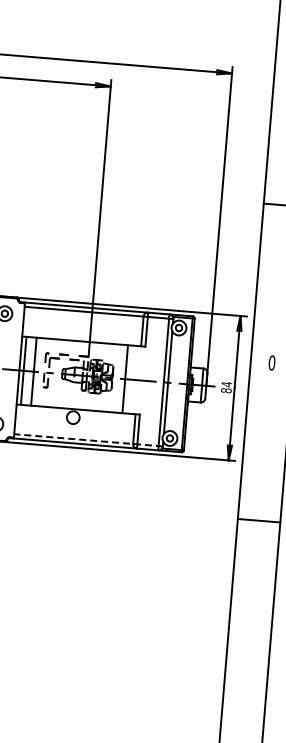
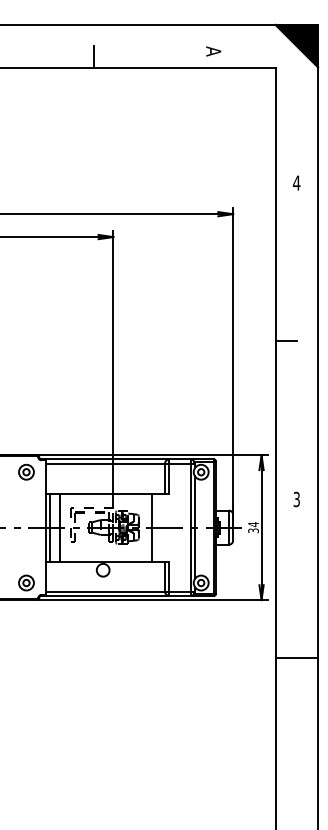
text: (271, 363) -> (296, 499), 0 -> 3
text: (226, 390) -> (253, 530), 84 -> 34
line: (88, 440) -> (120, 591), dashed -> solid

